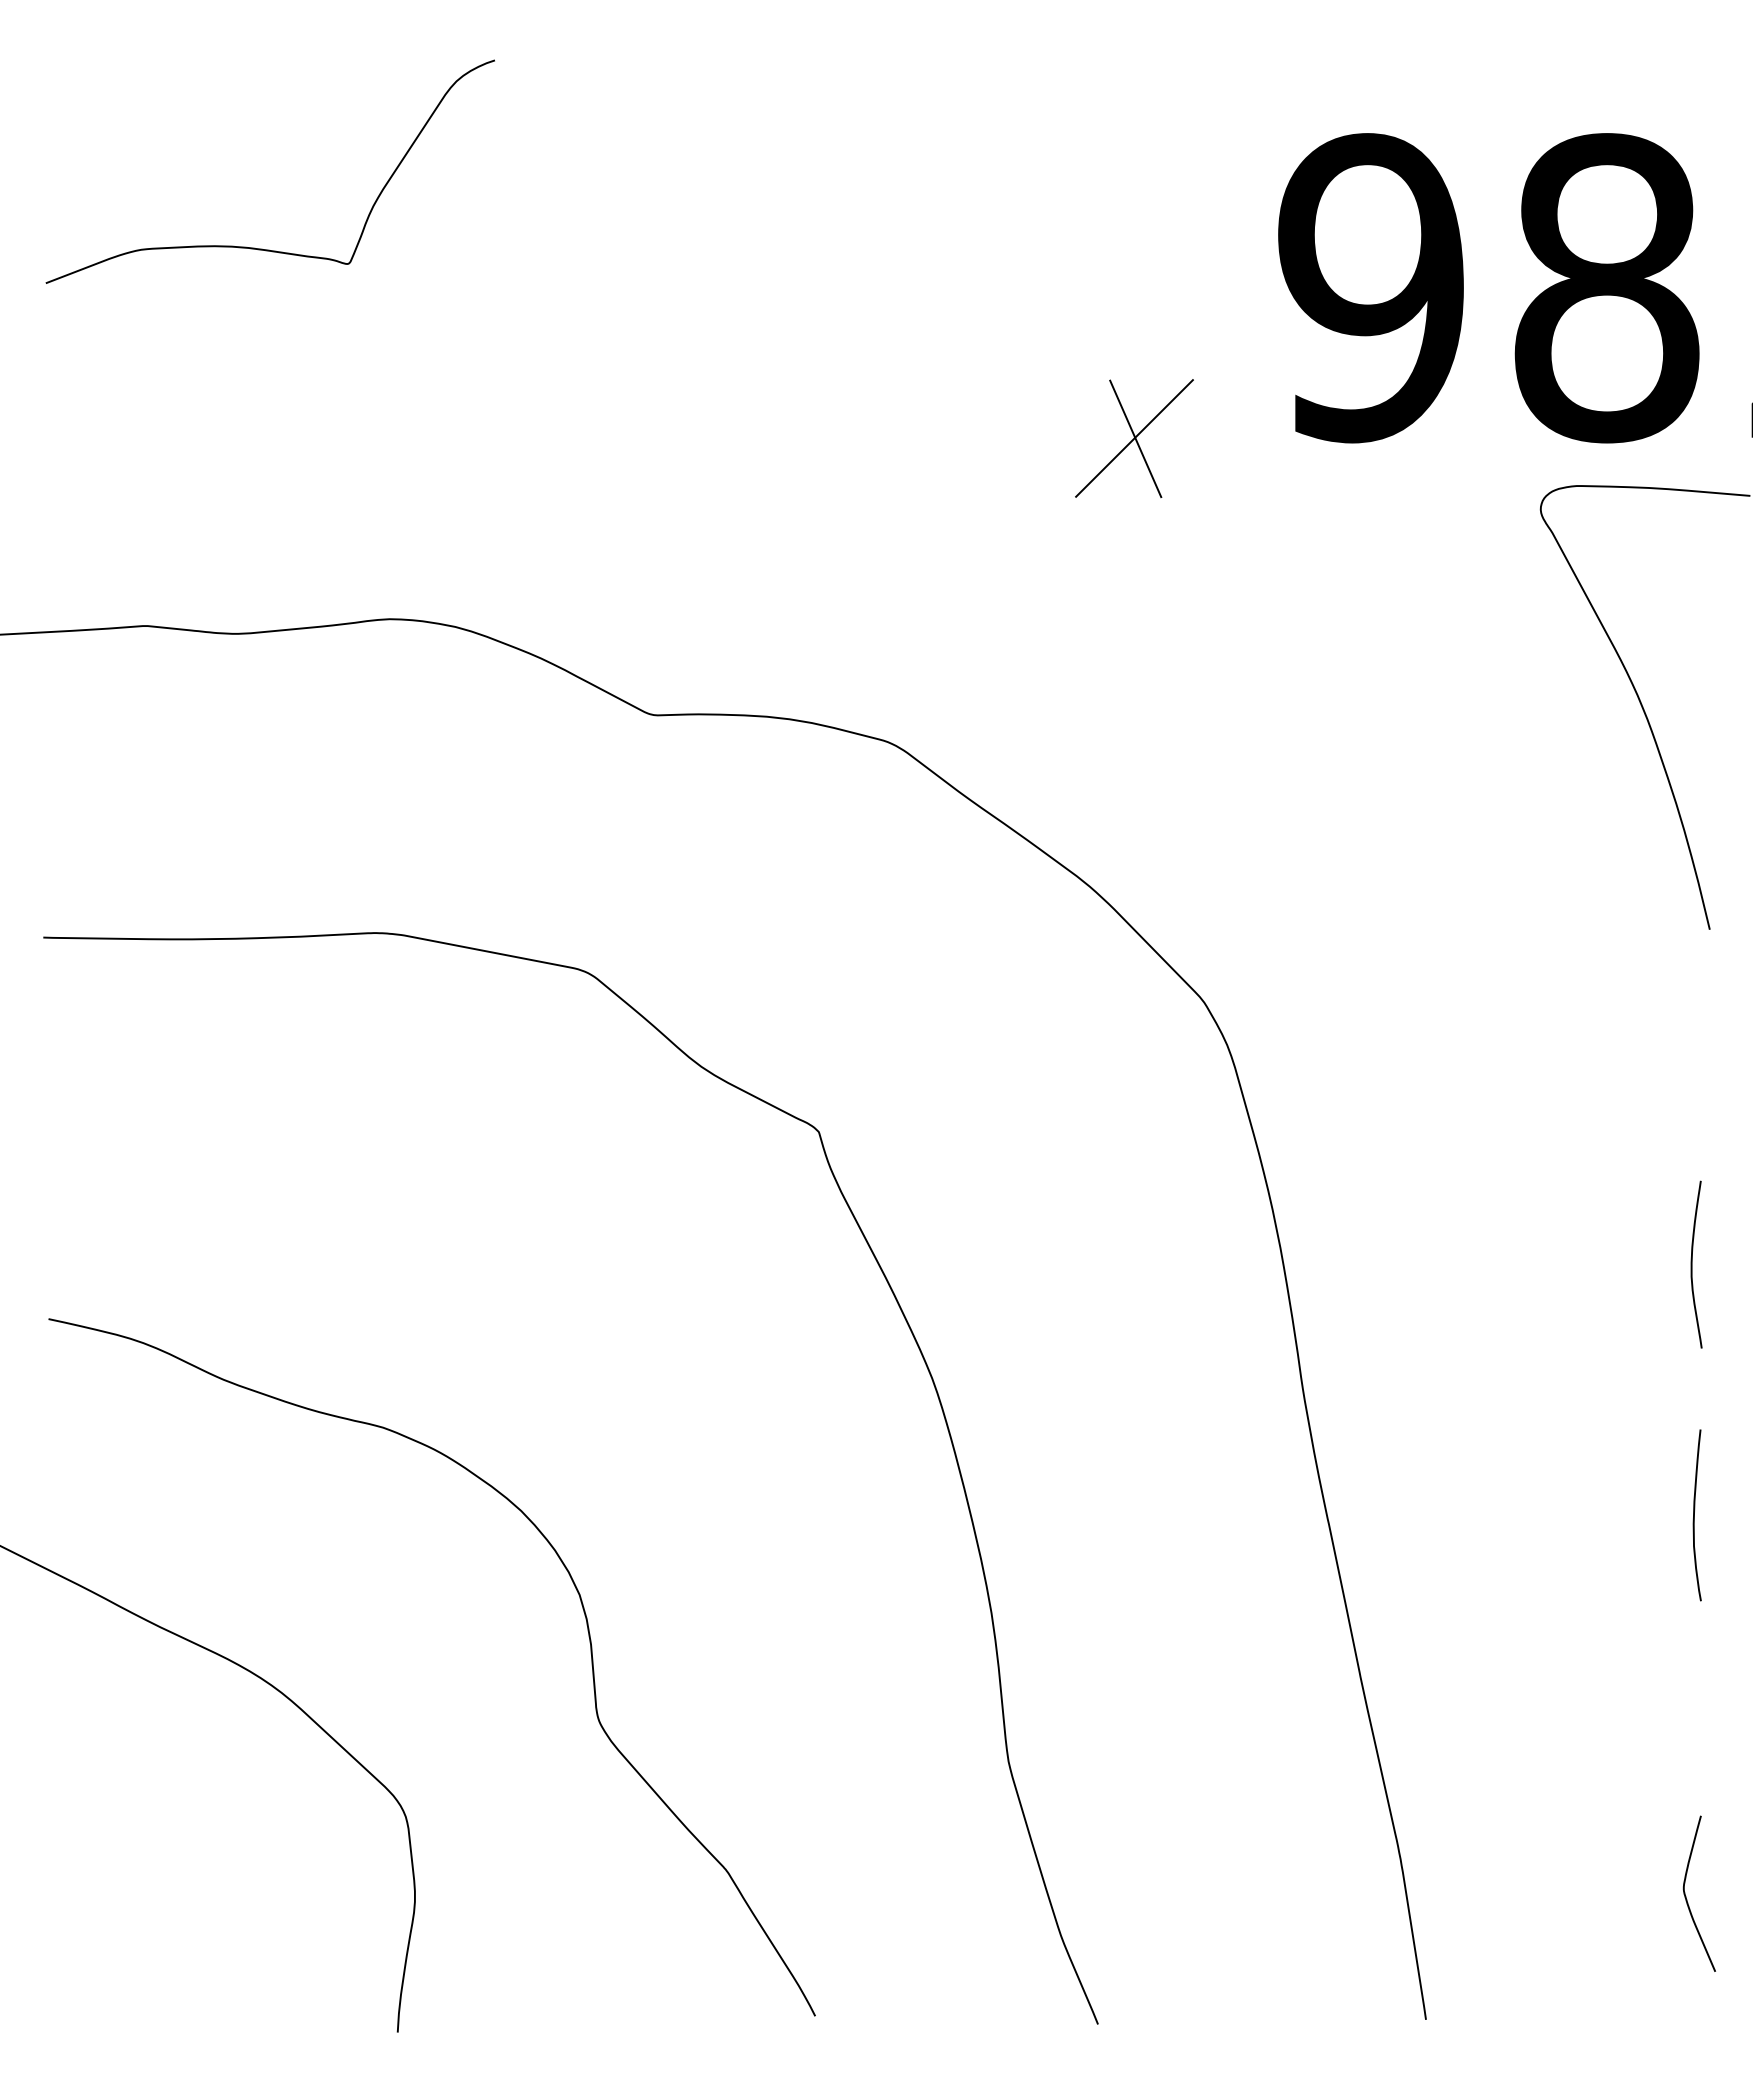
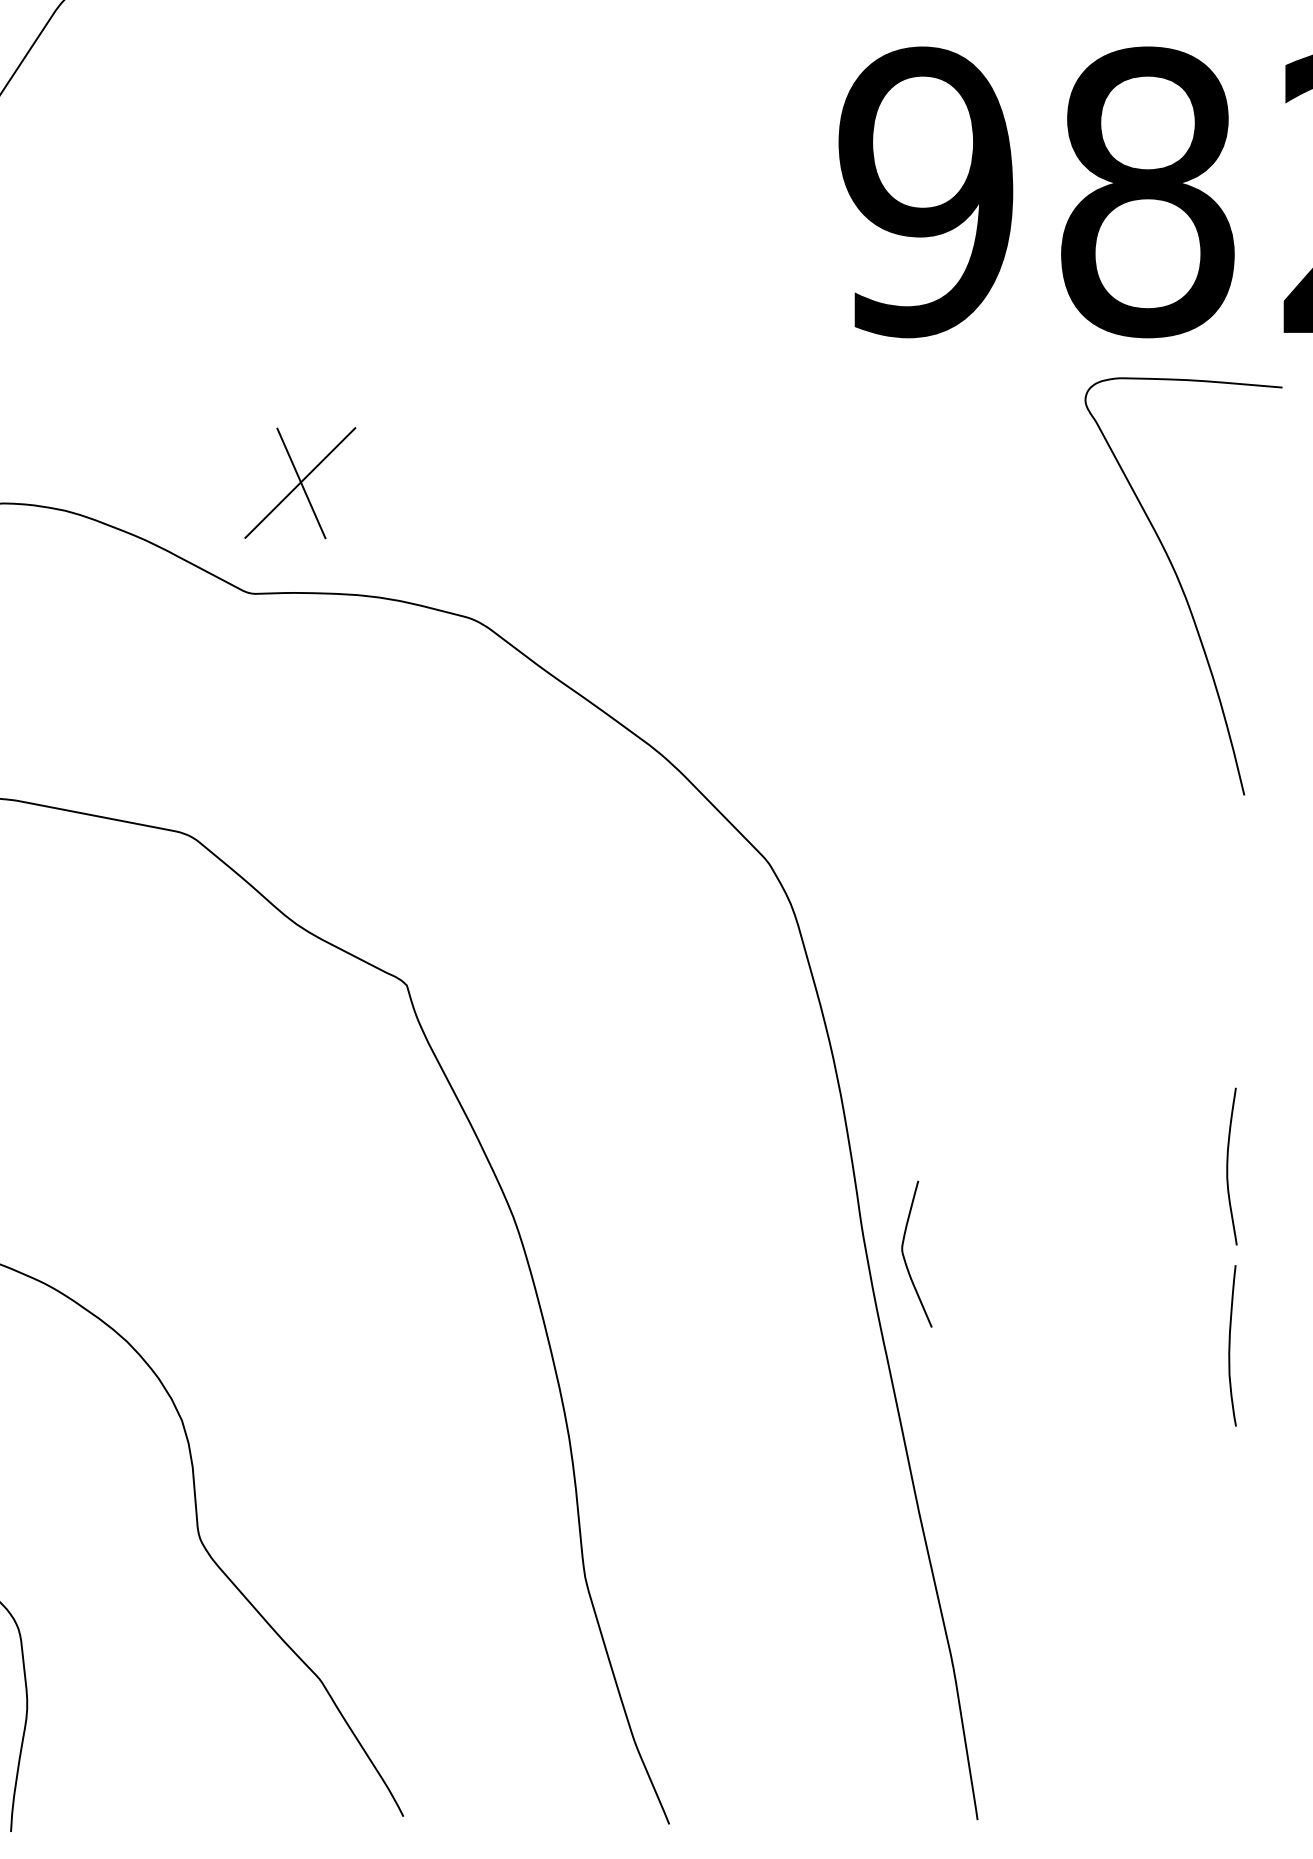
part: (1134, 438) -> (300, 483), moved
curve: (1692, 1264) -> (1228, 1166), moved
curve: (1686, 1896) -> (904, 1256), moved

